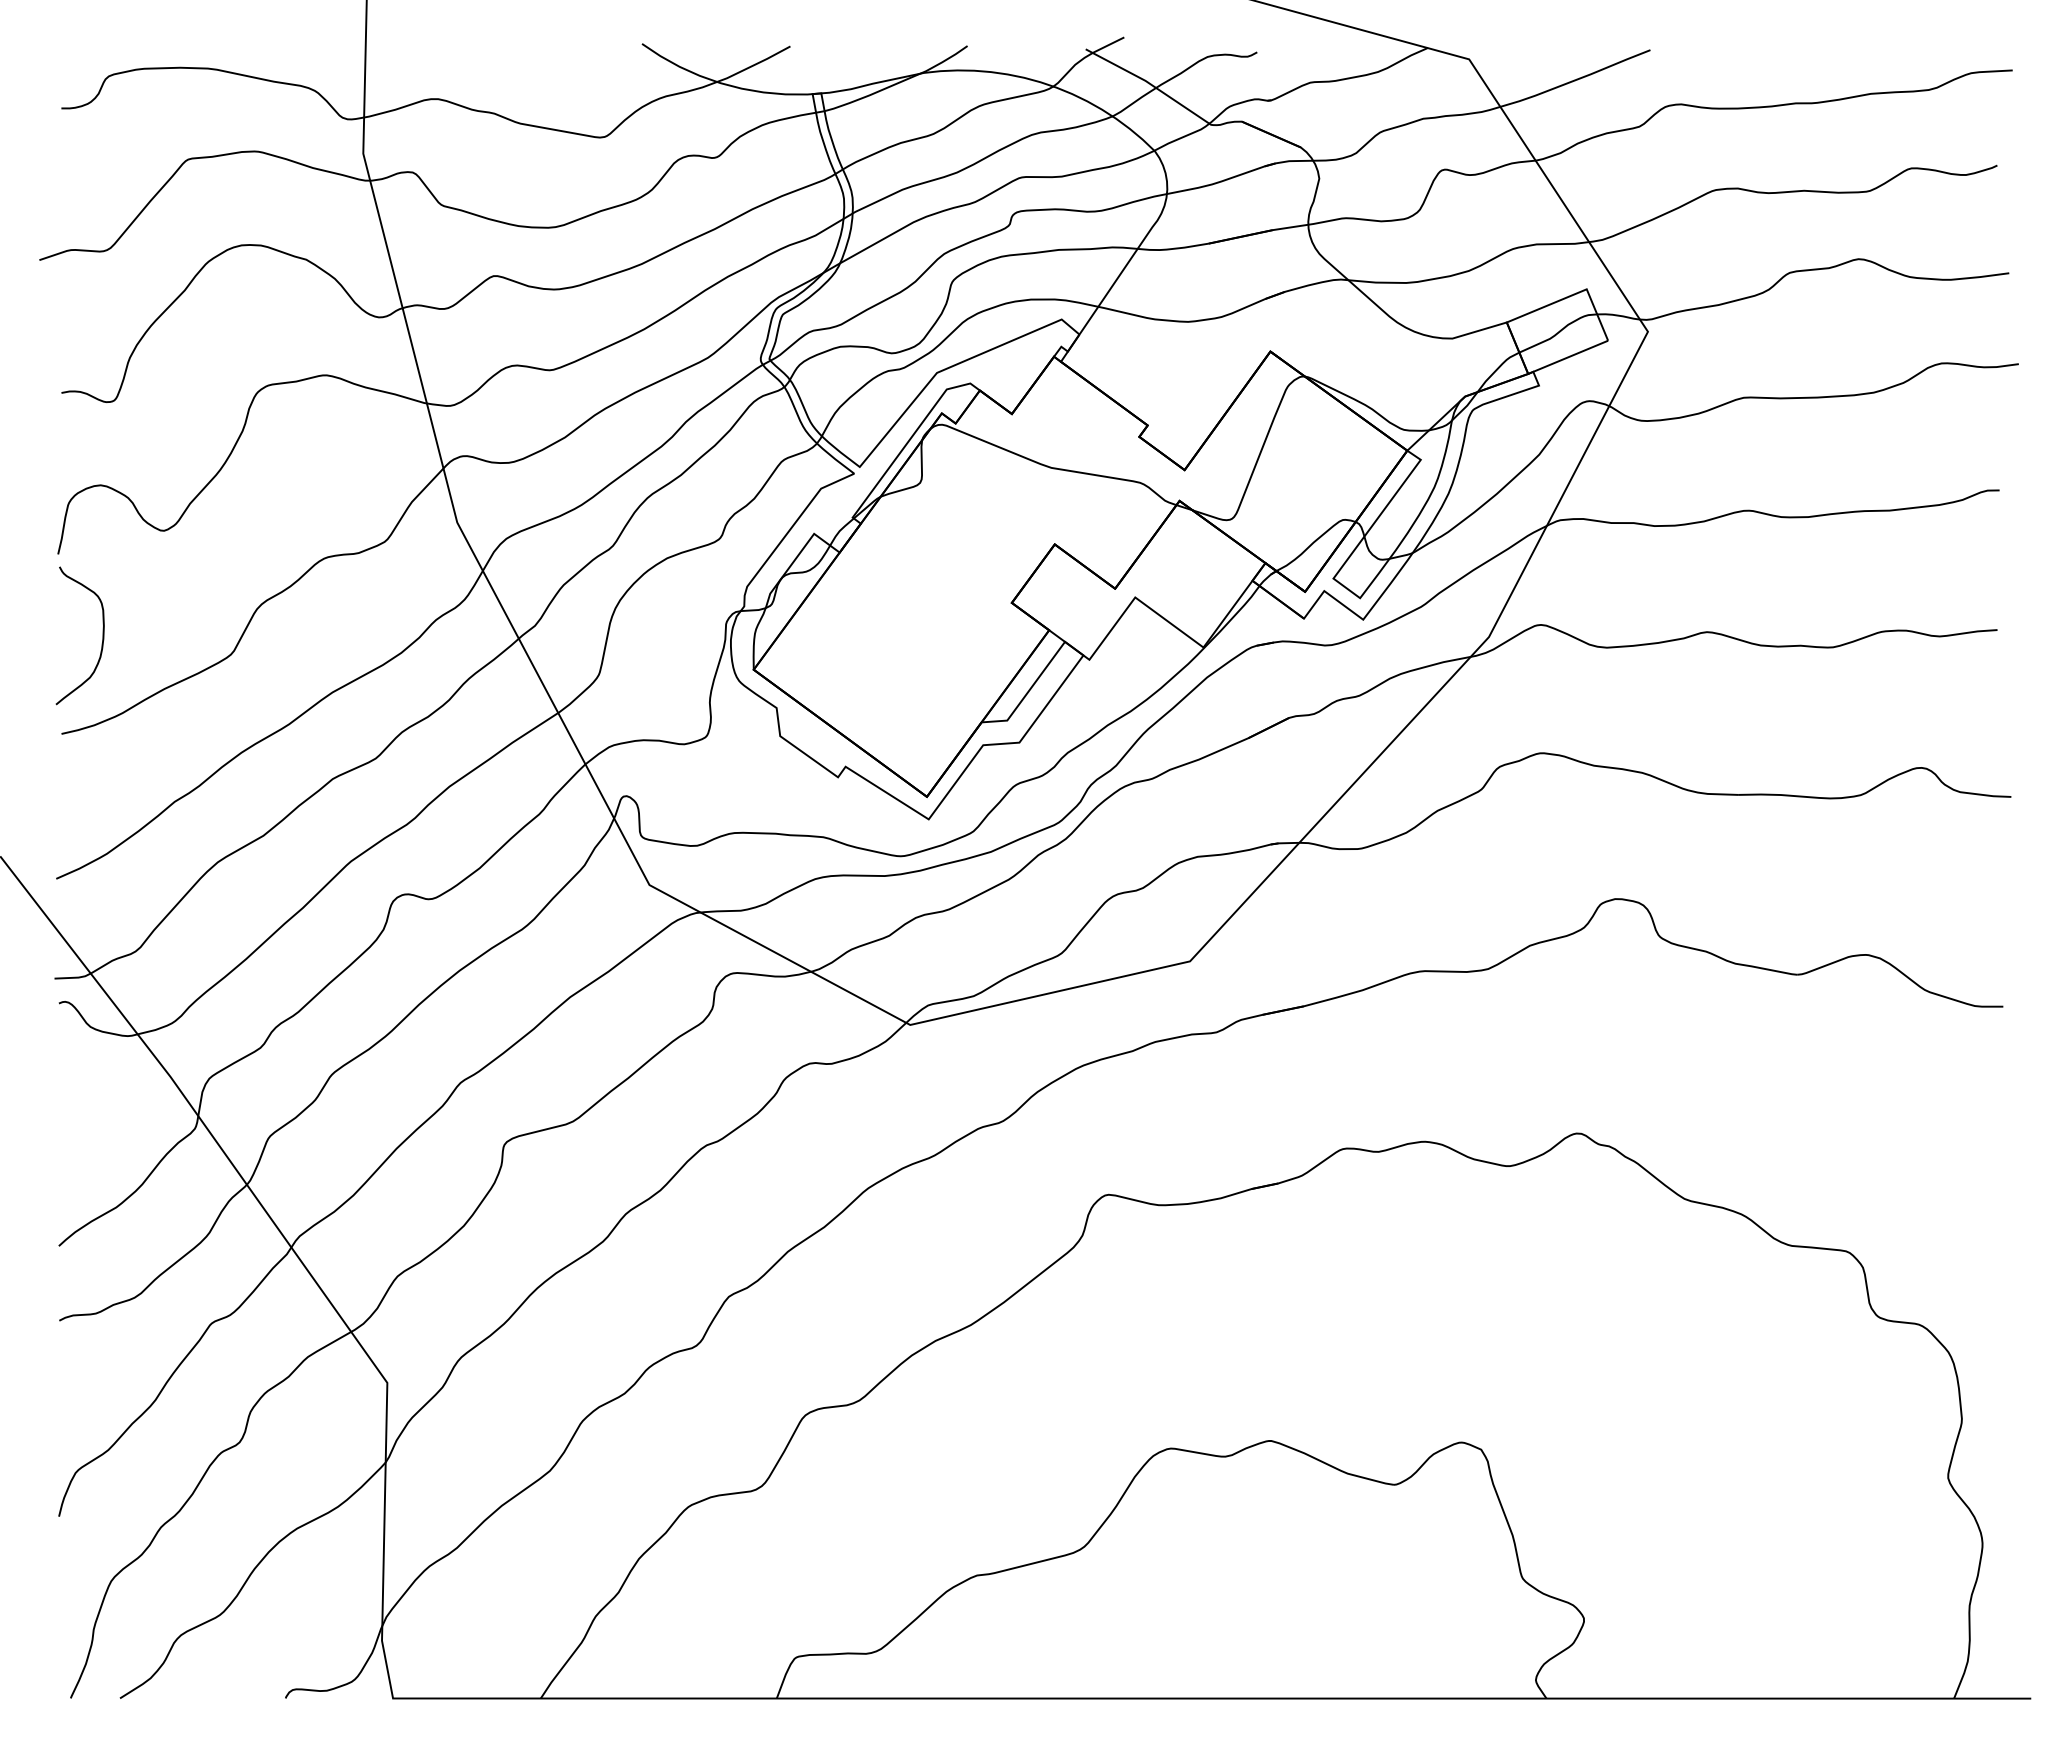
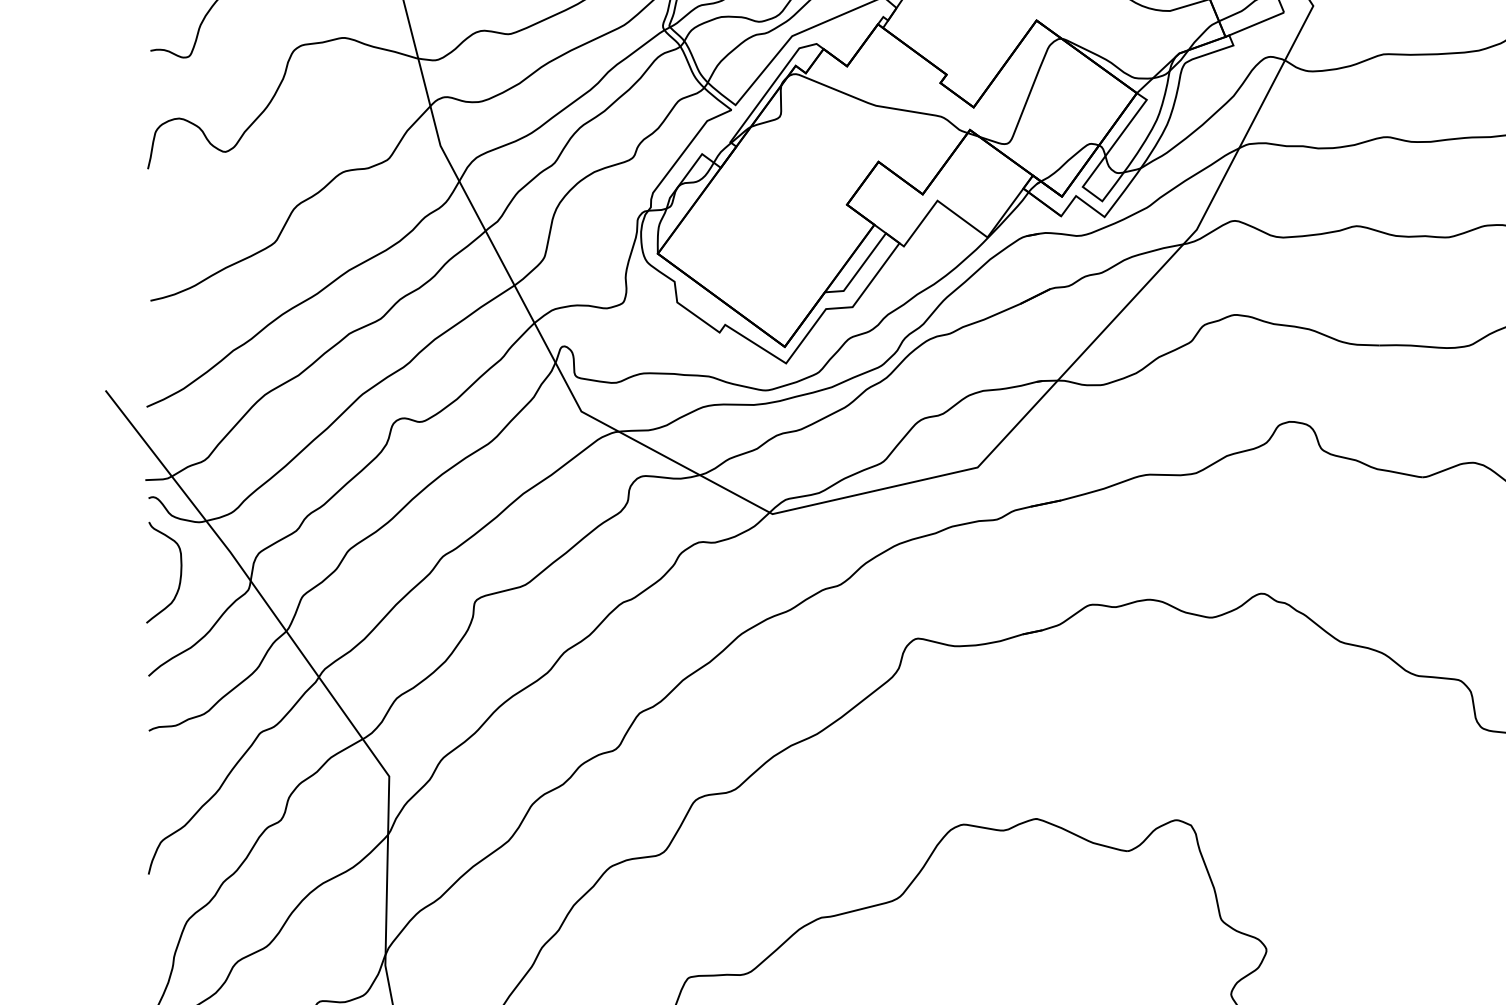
curve: (102, 635) -> (180, 572), moved

